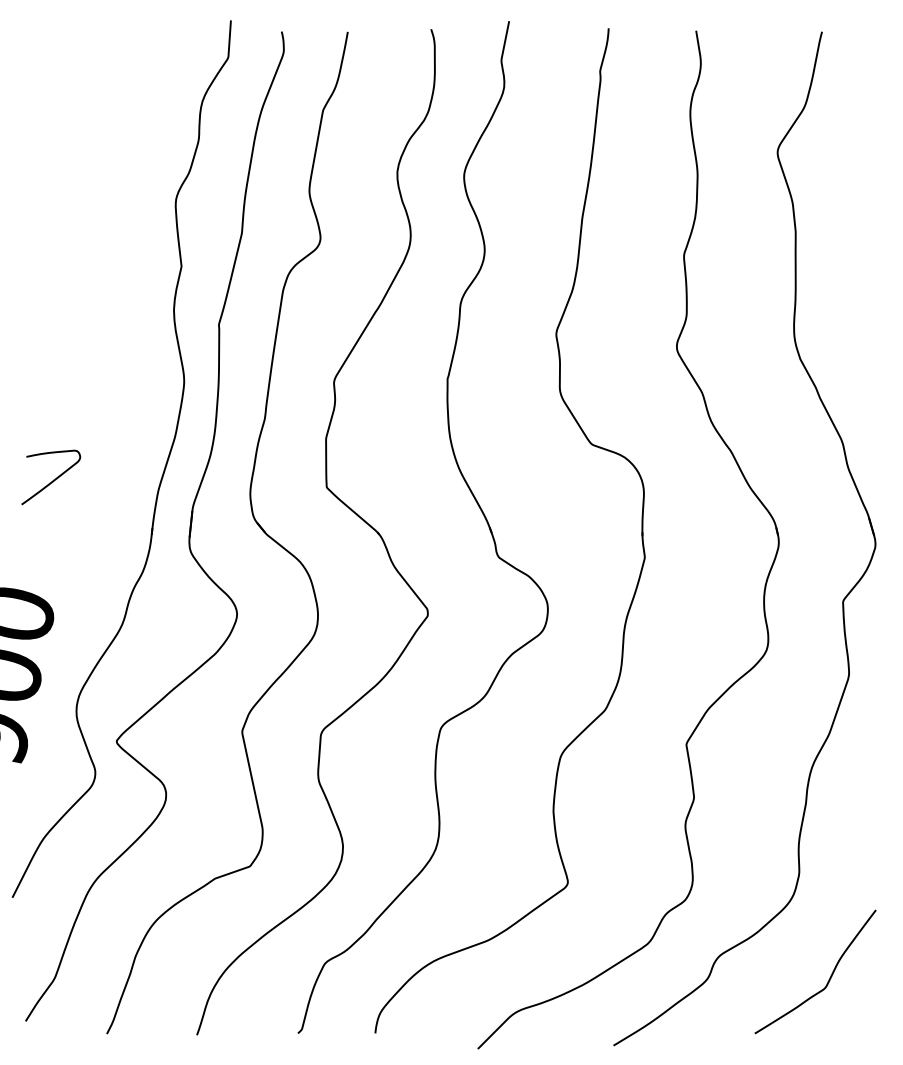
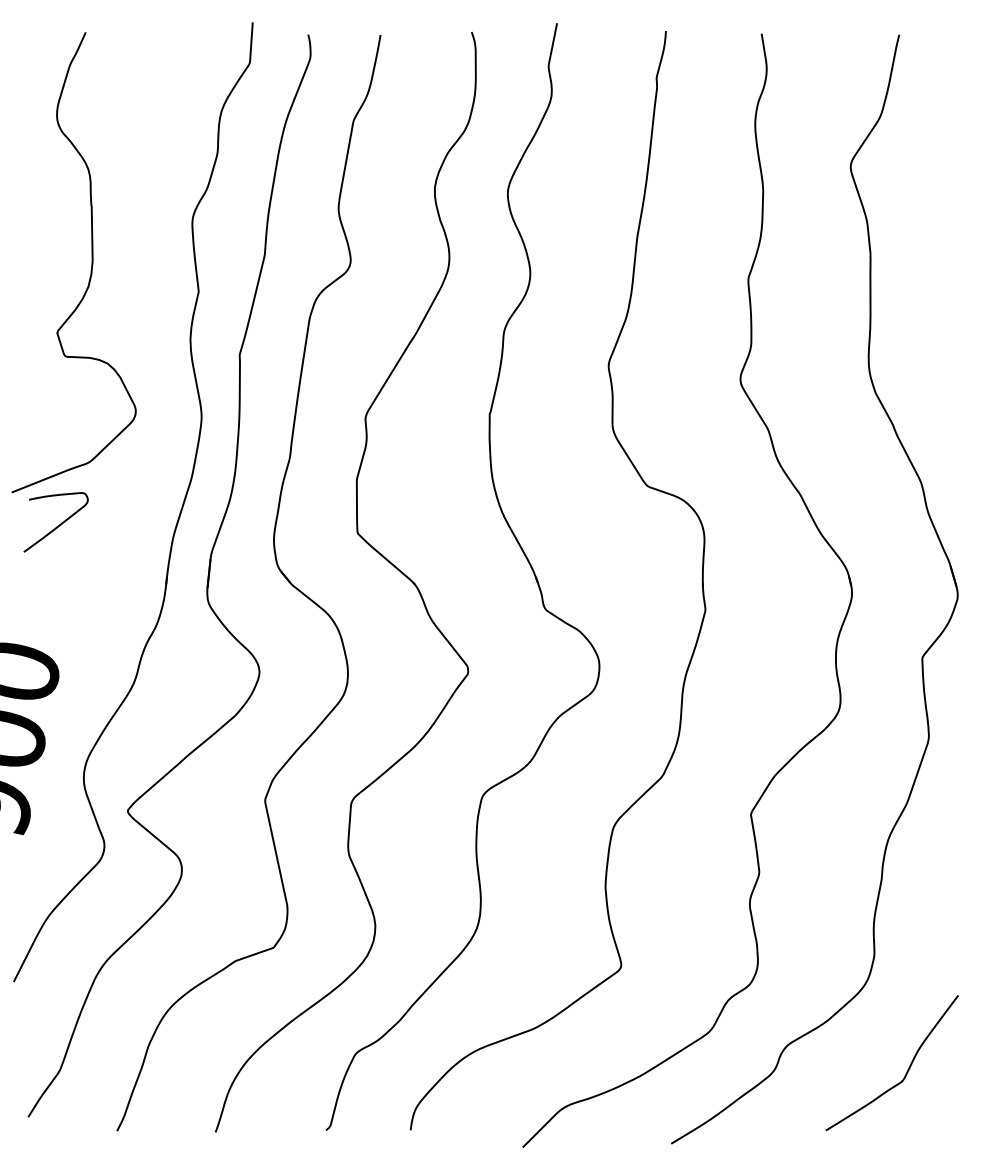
curve: (83, 239) -> (91, 262), added

